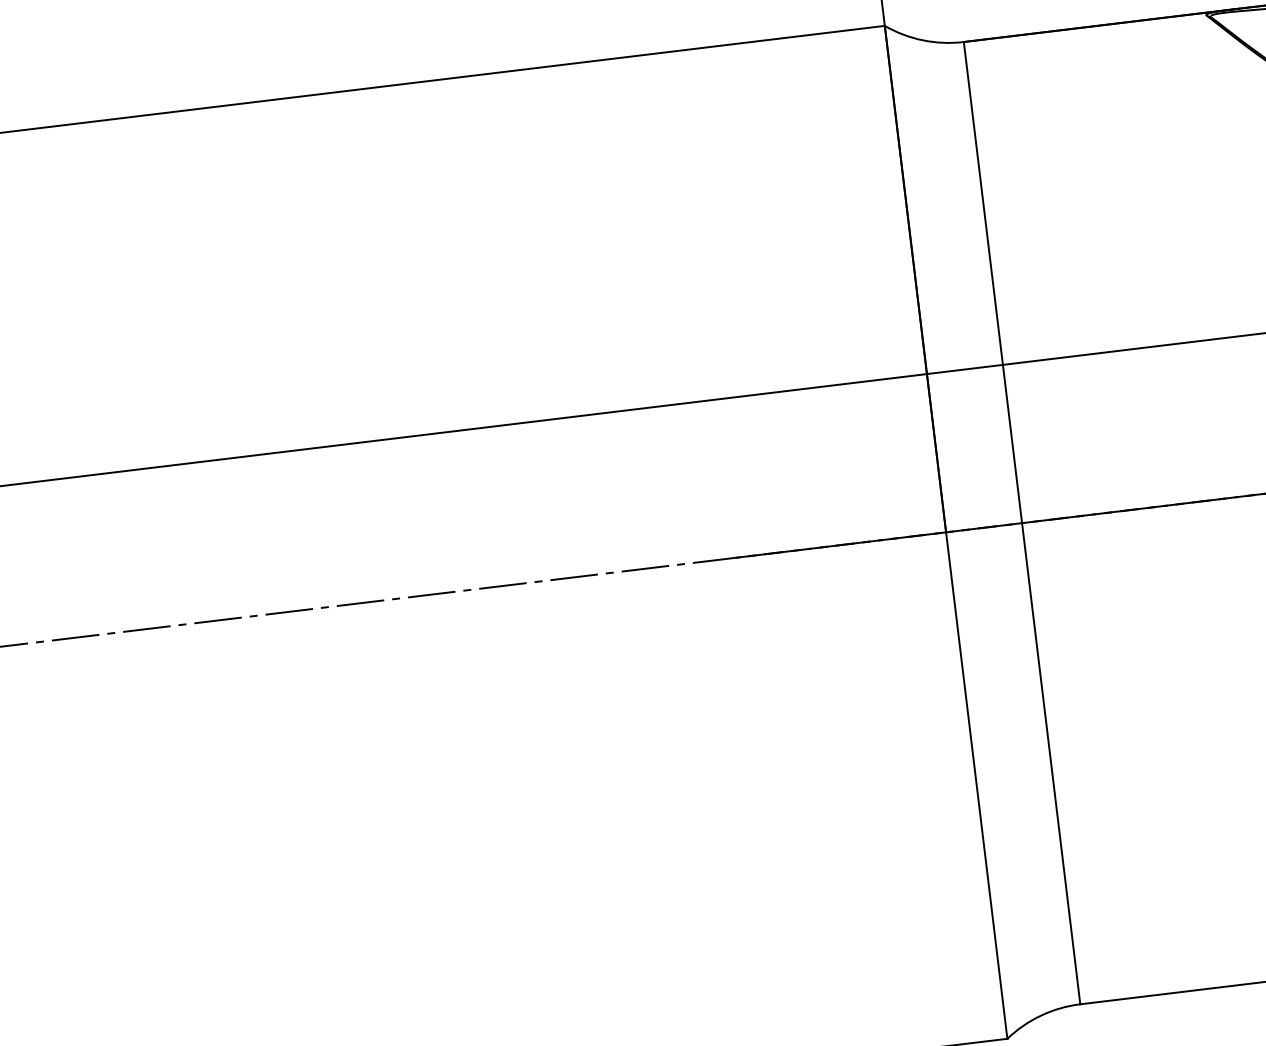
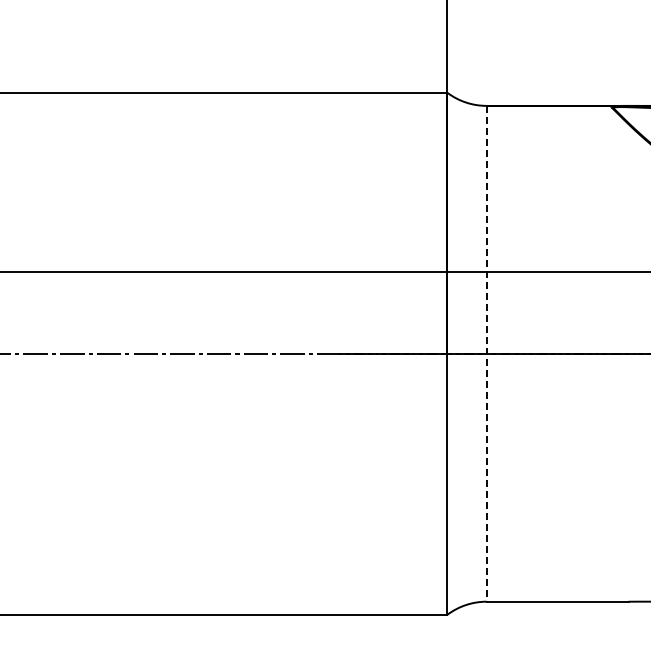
line: (1021, 522) -> (486, 353), solid -> dashed

